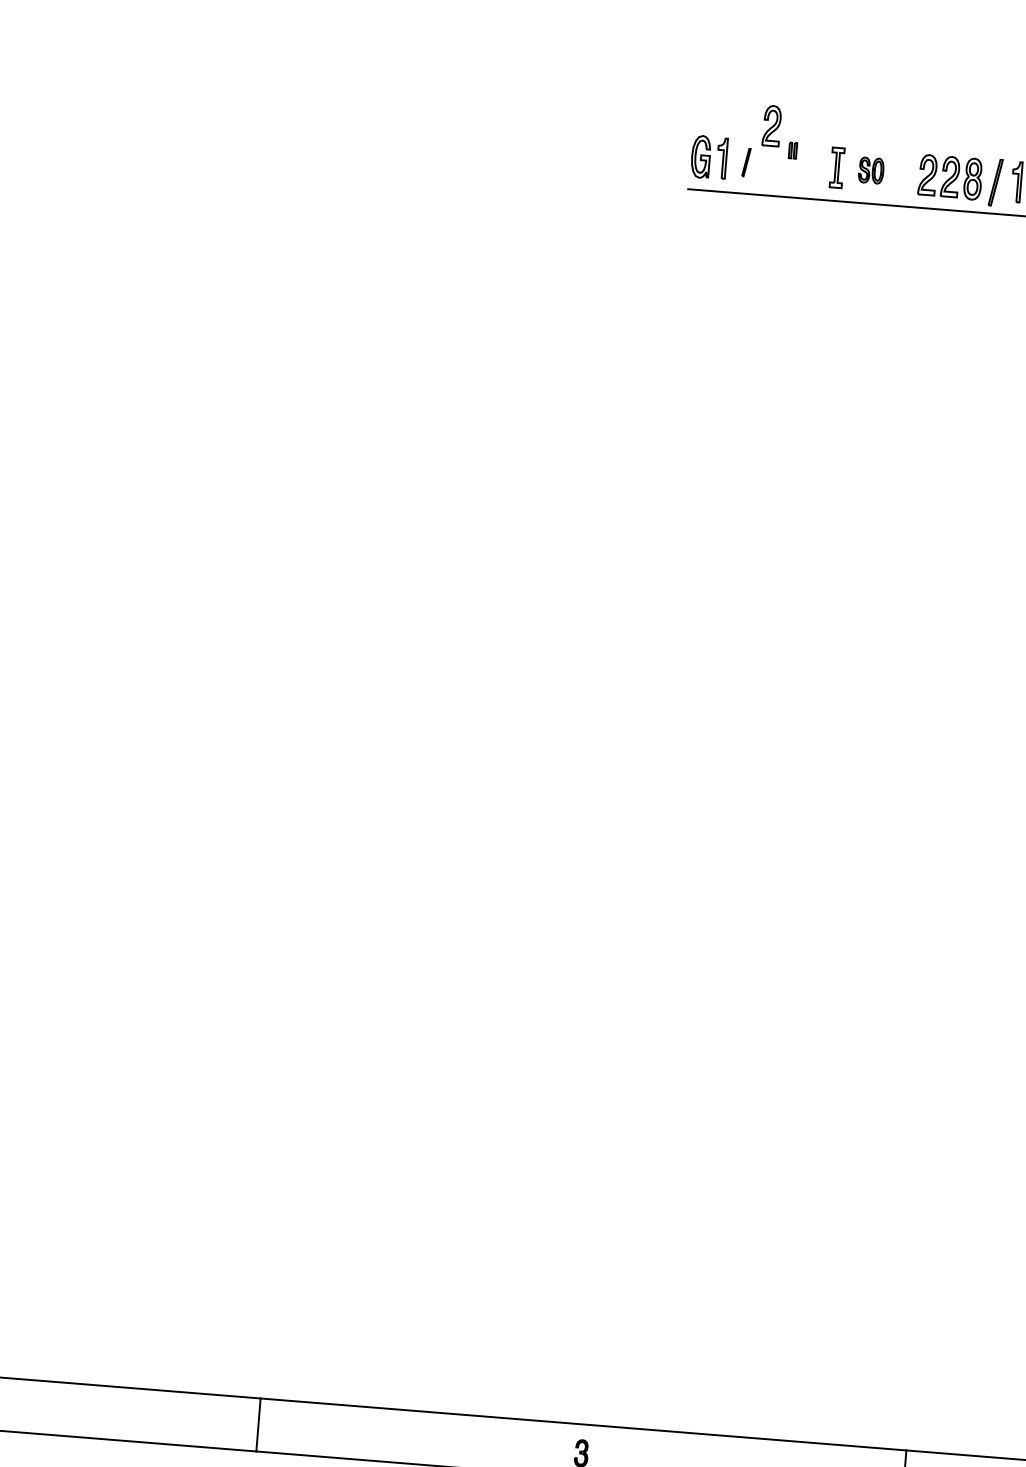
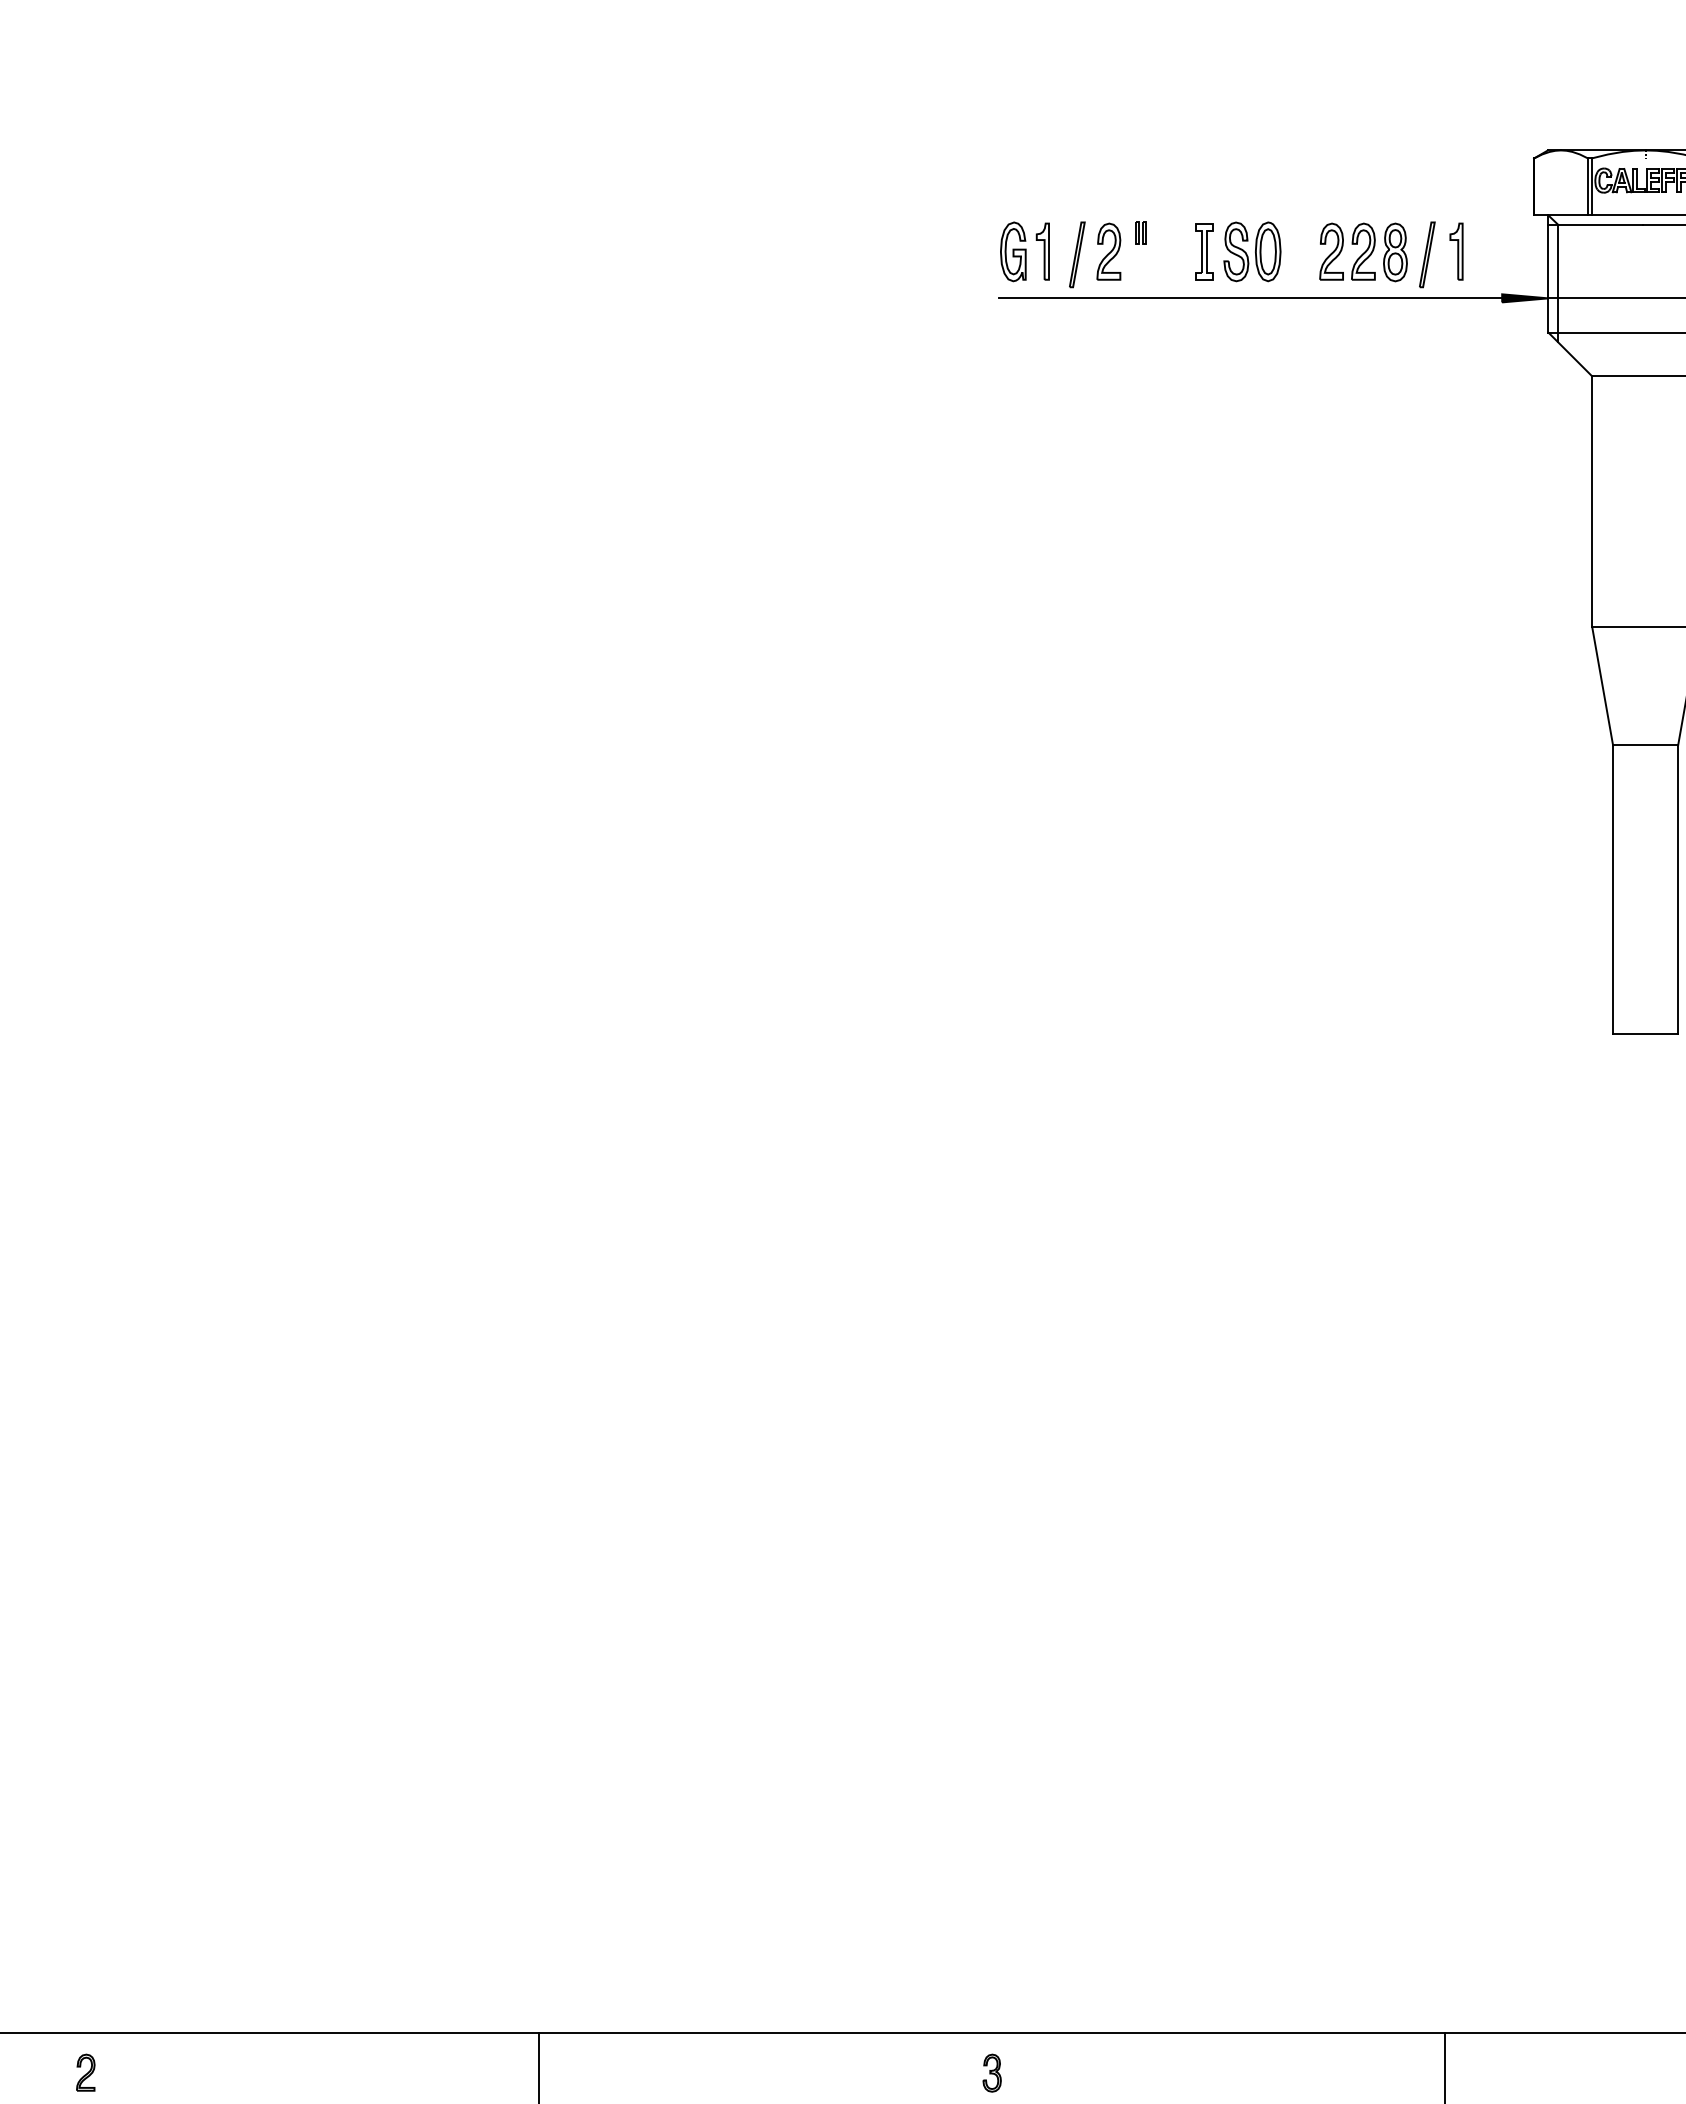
part: (771, 125) -> (1108, 251), moved
part: (746, 162) -> (1077, 254), size x1.67
part: (871, 170) -> (1252, 251), size x1.67

